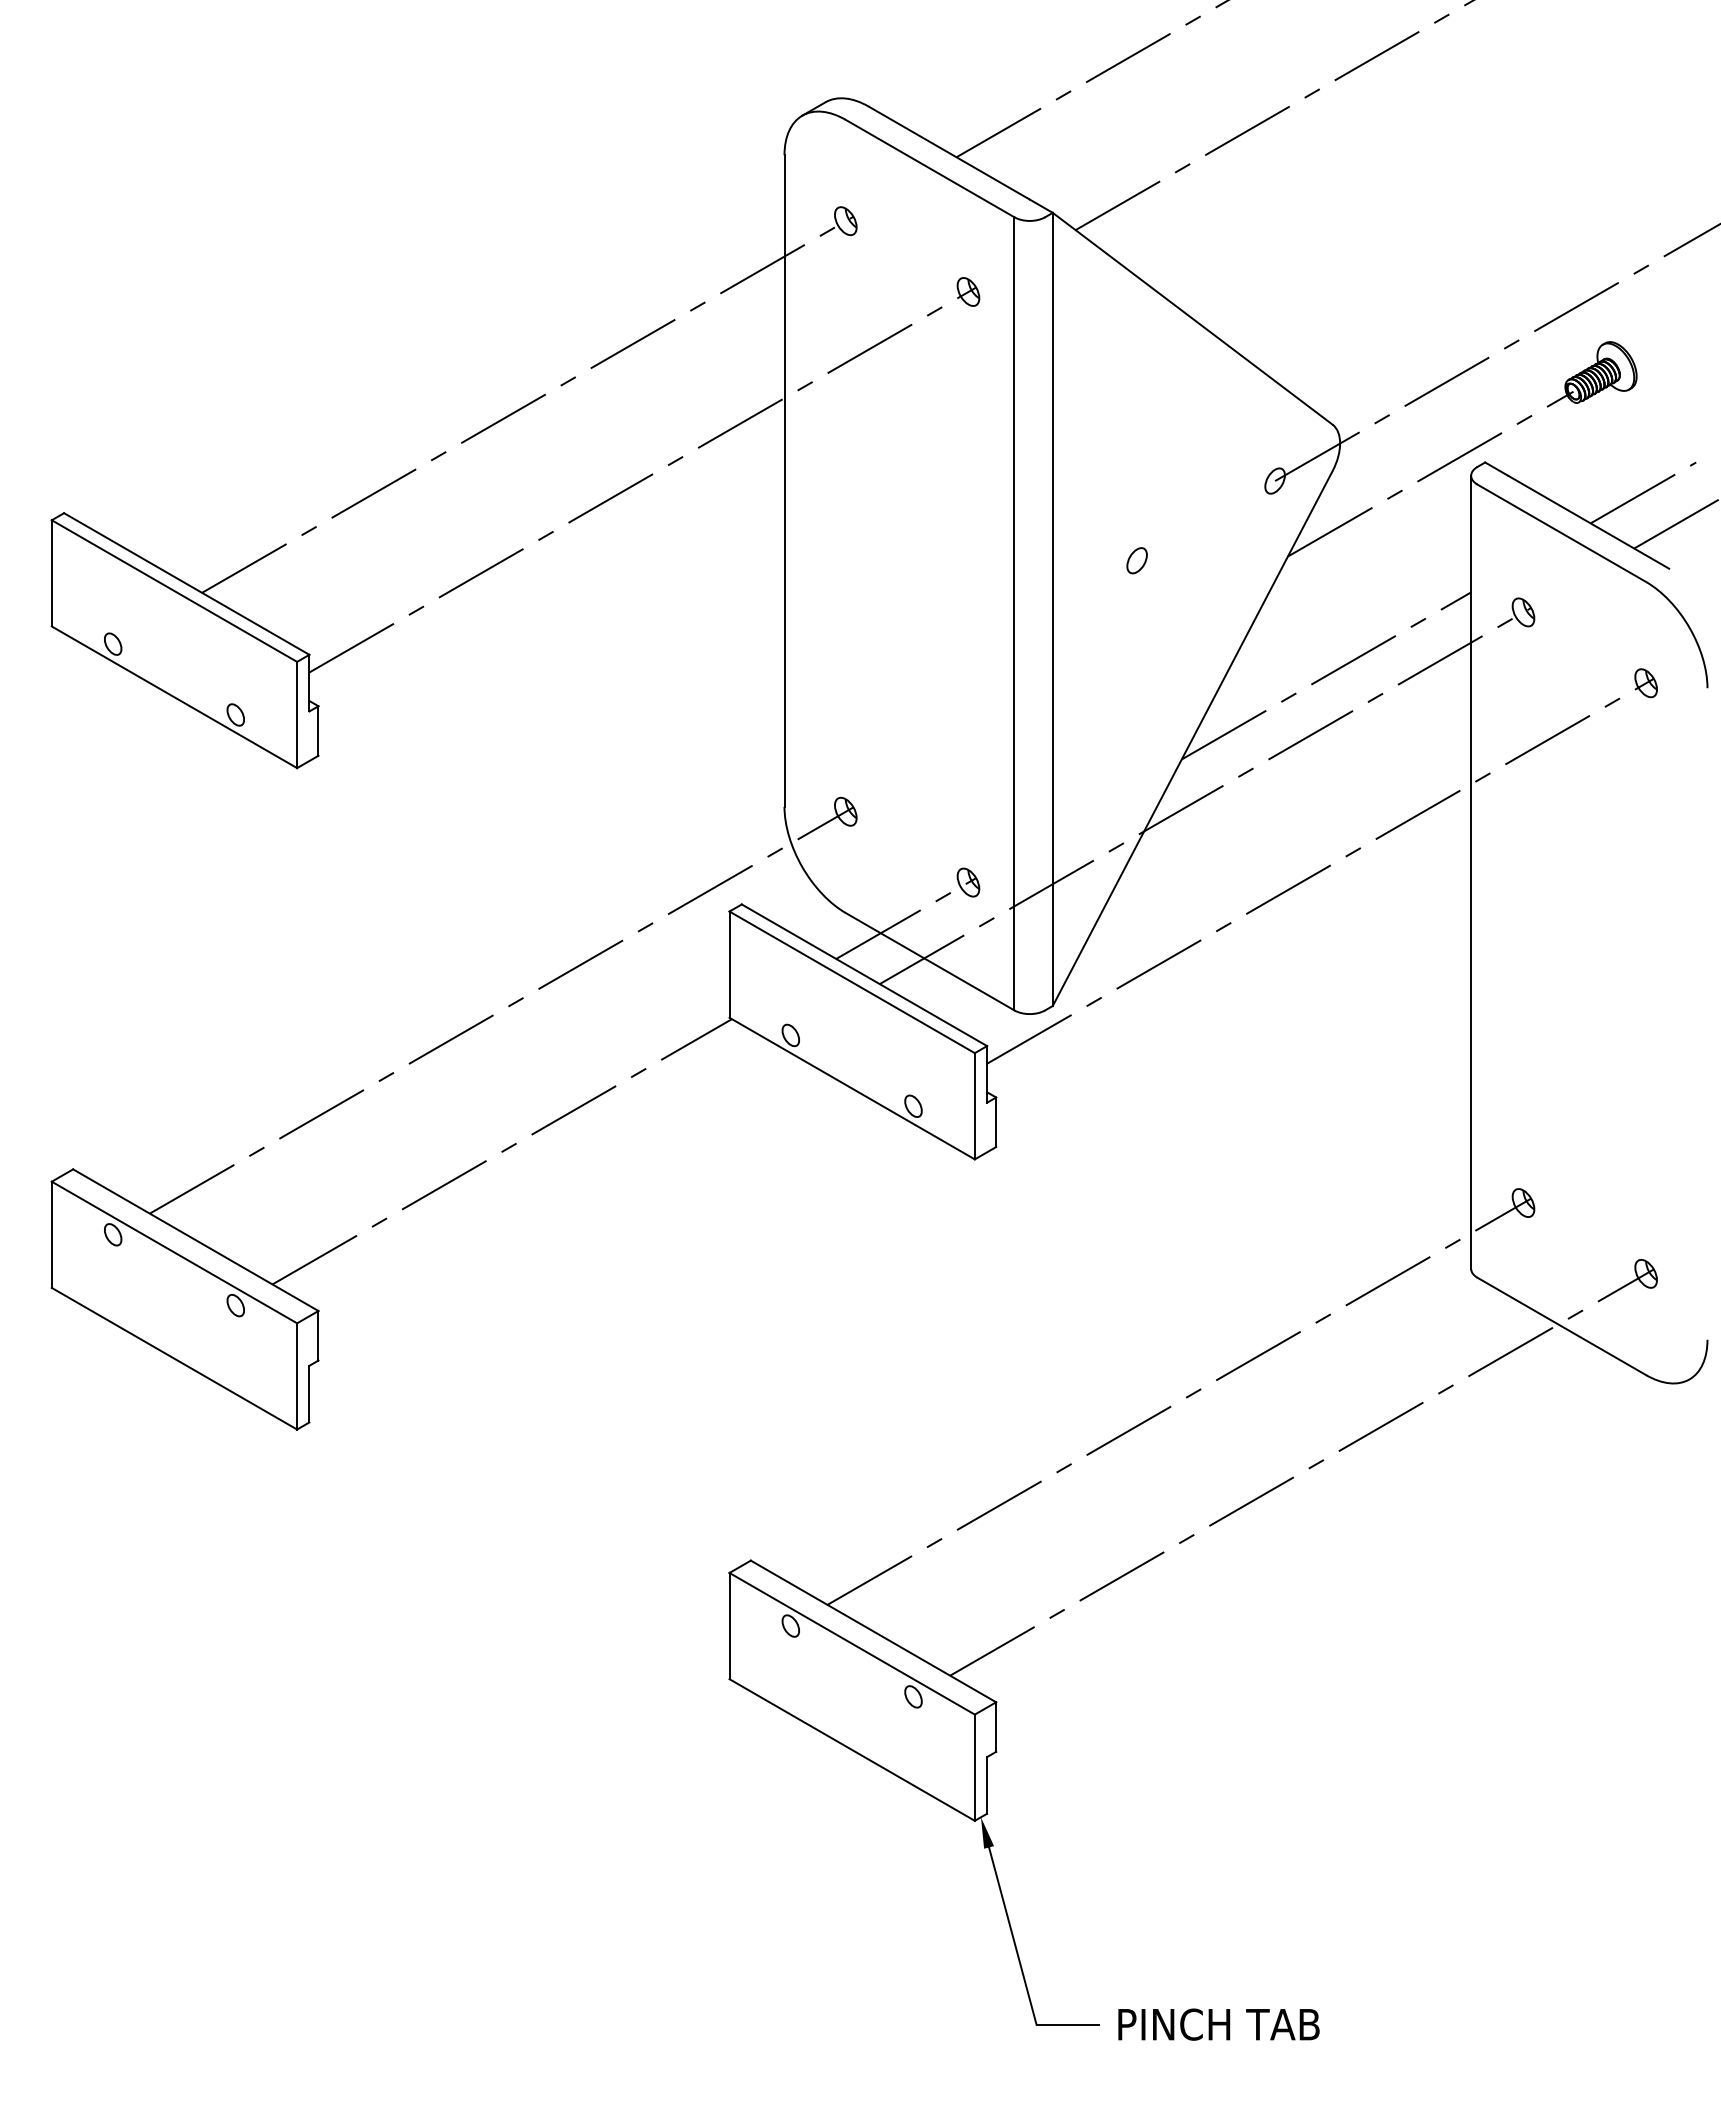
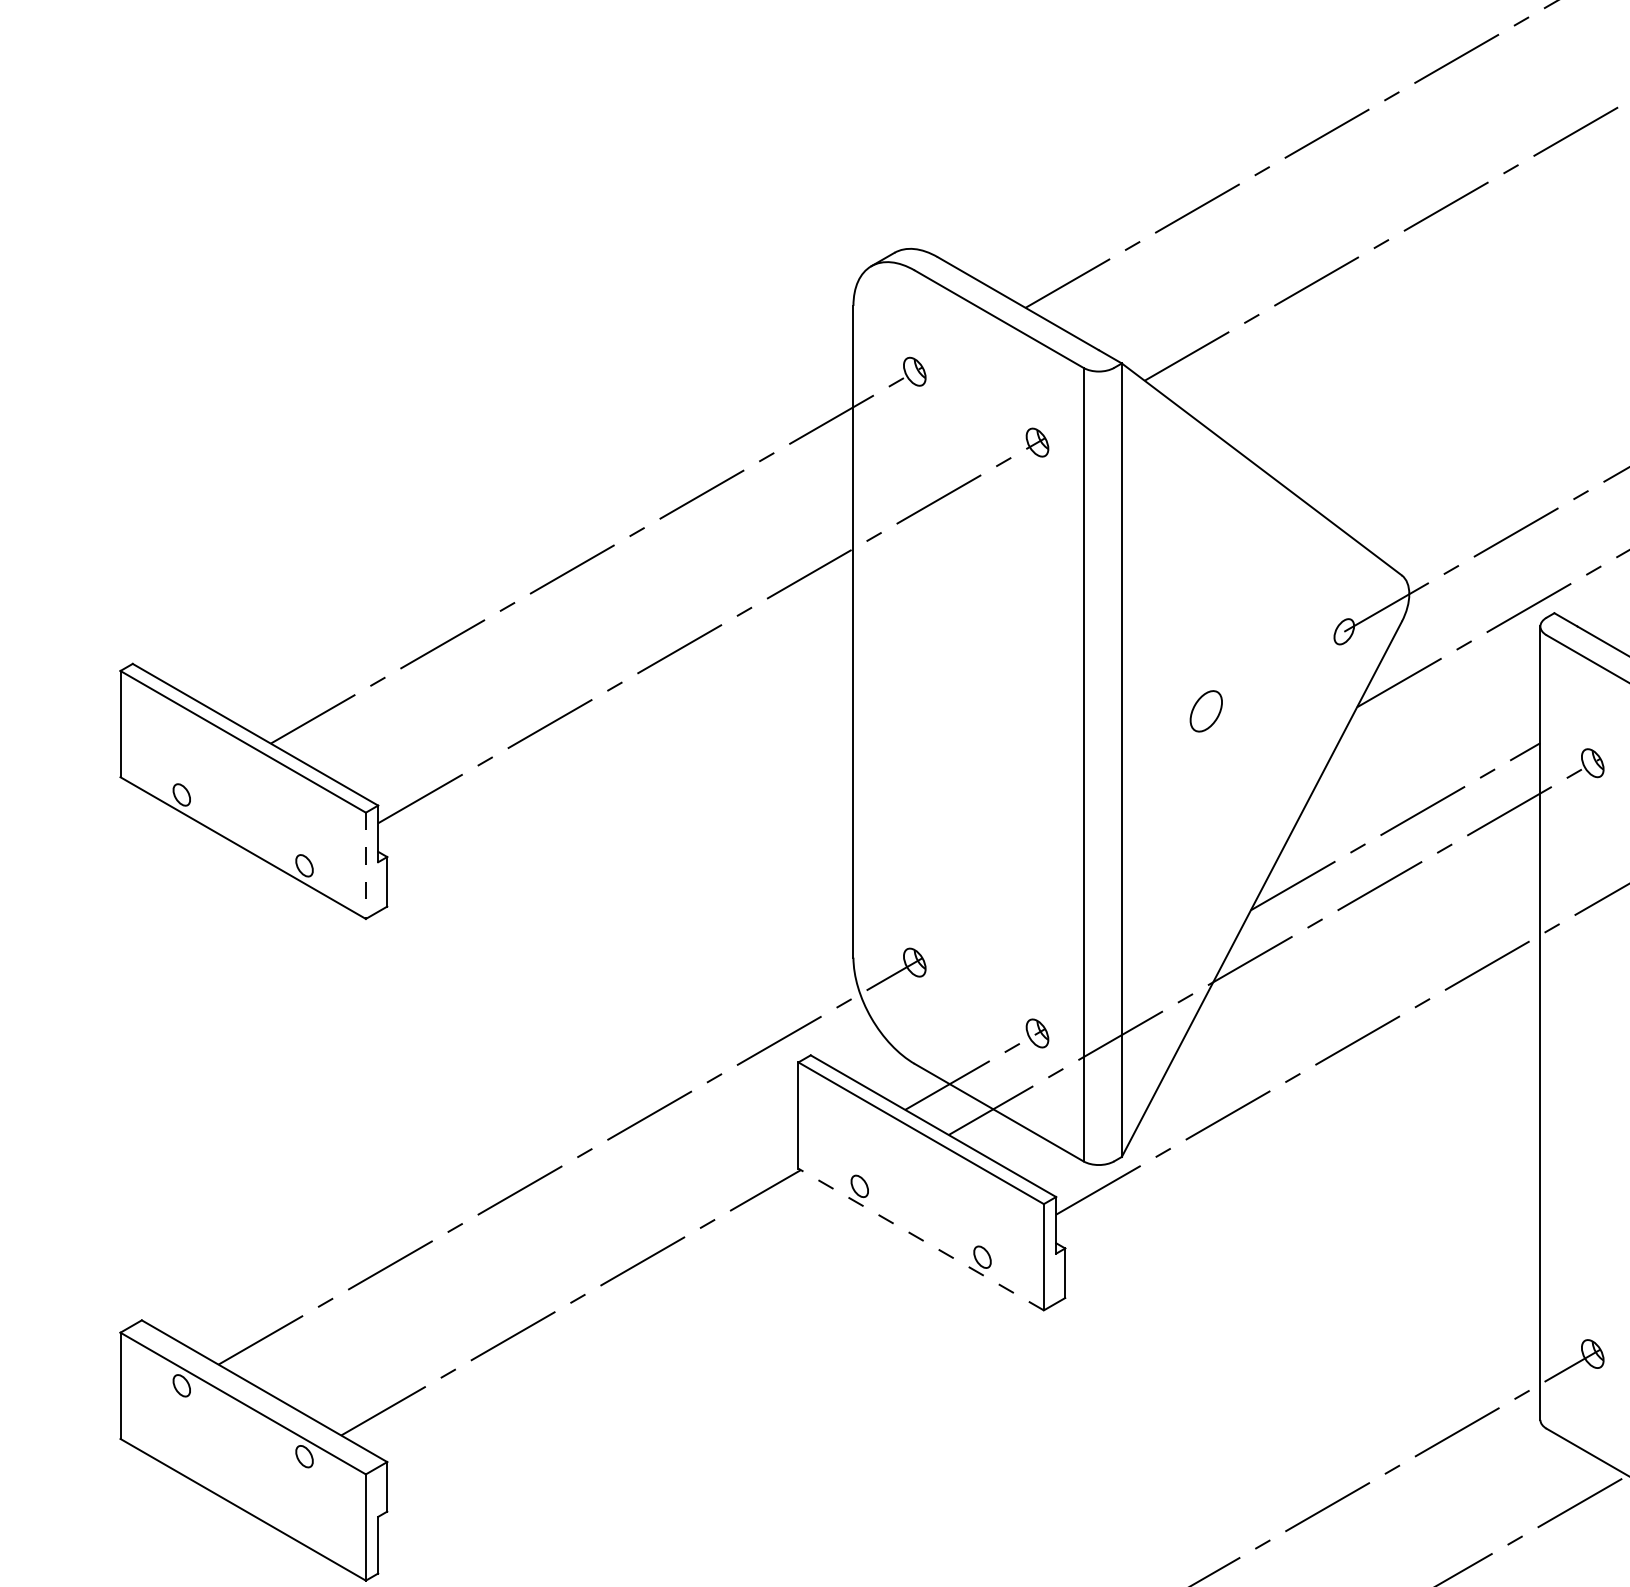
part: (1136, 560) -> (1205, 711), size x1.6
line: (297, 715) -> (366, 866), solid -> dashed
line: (852, 1088) -> (921, 1239), solid -> dashed

